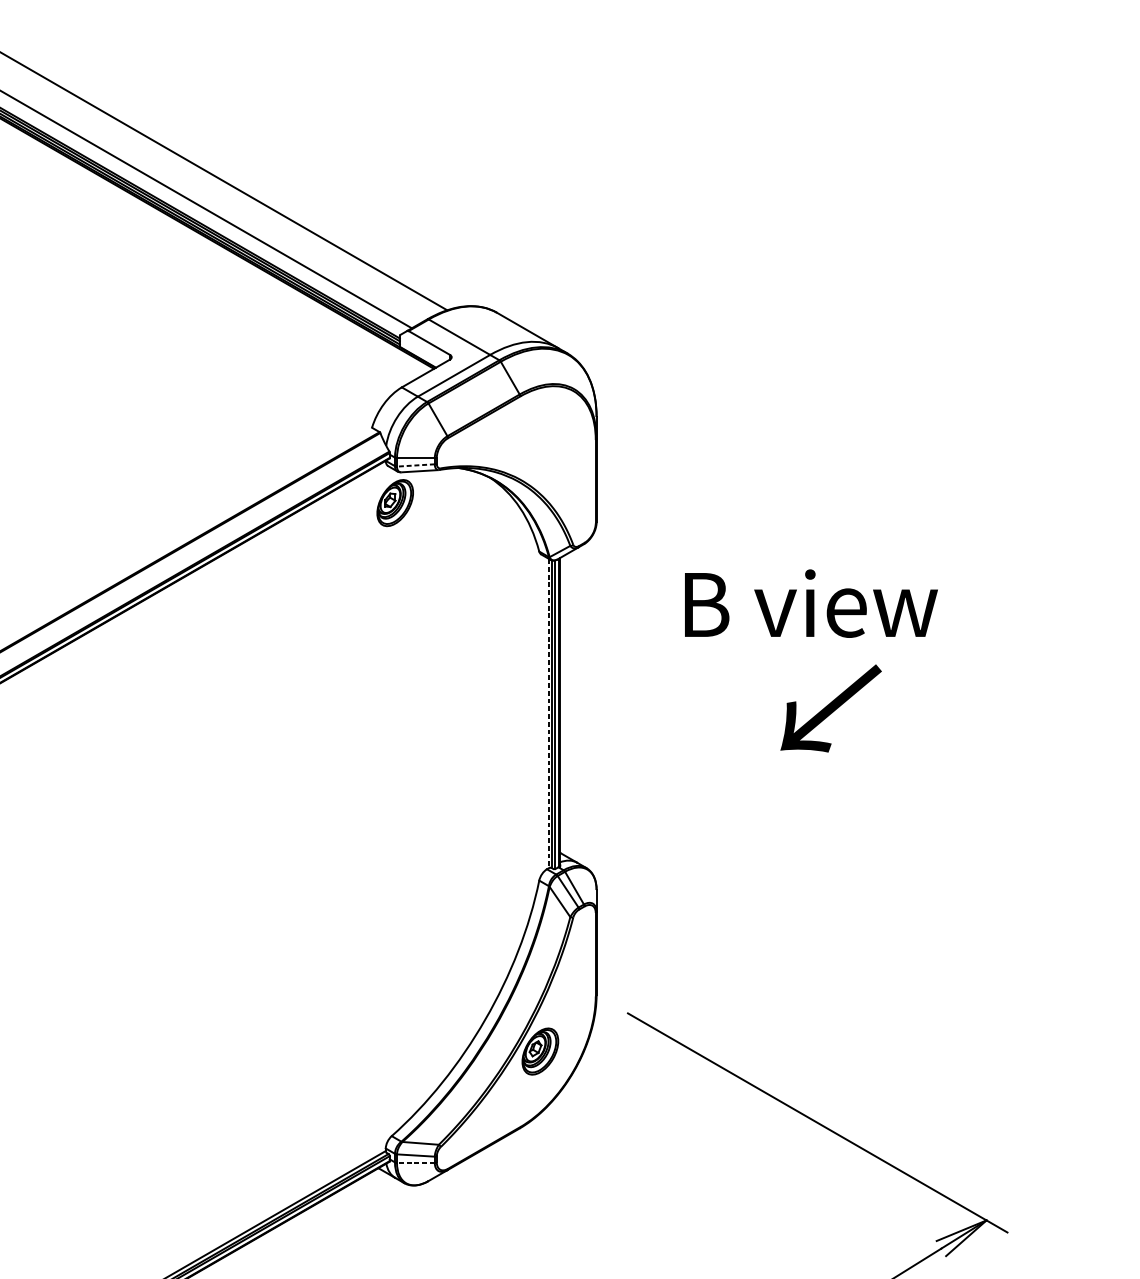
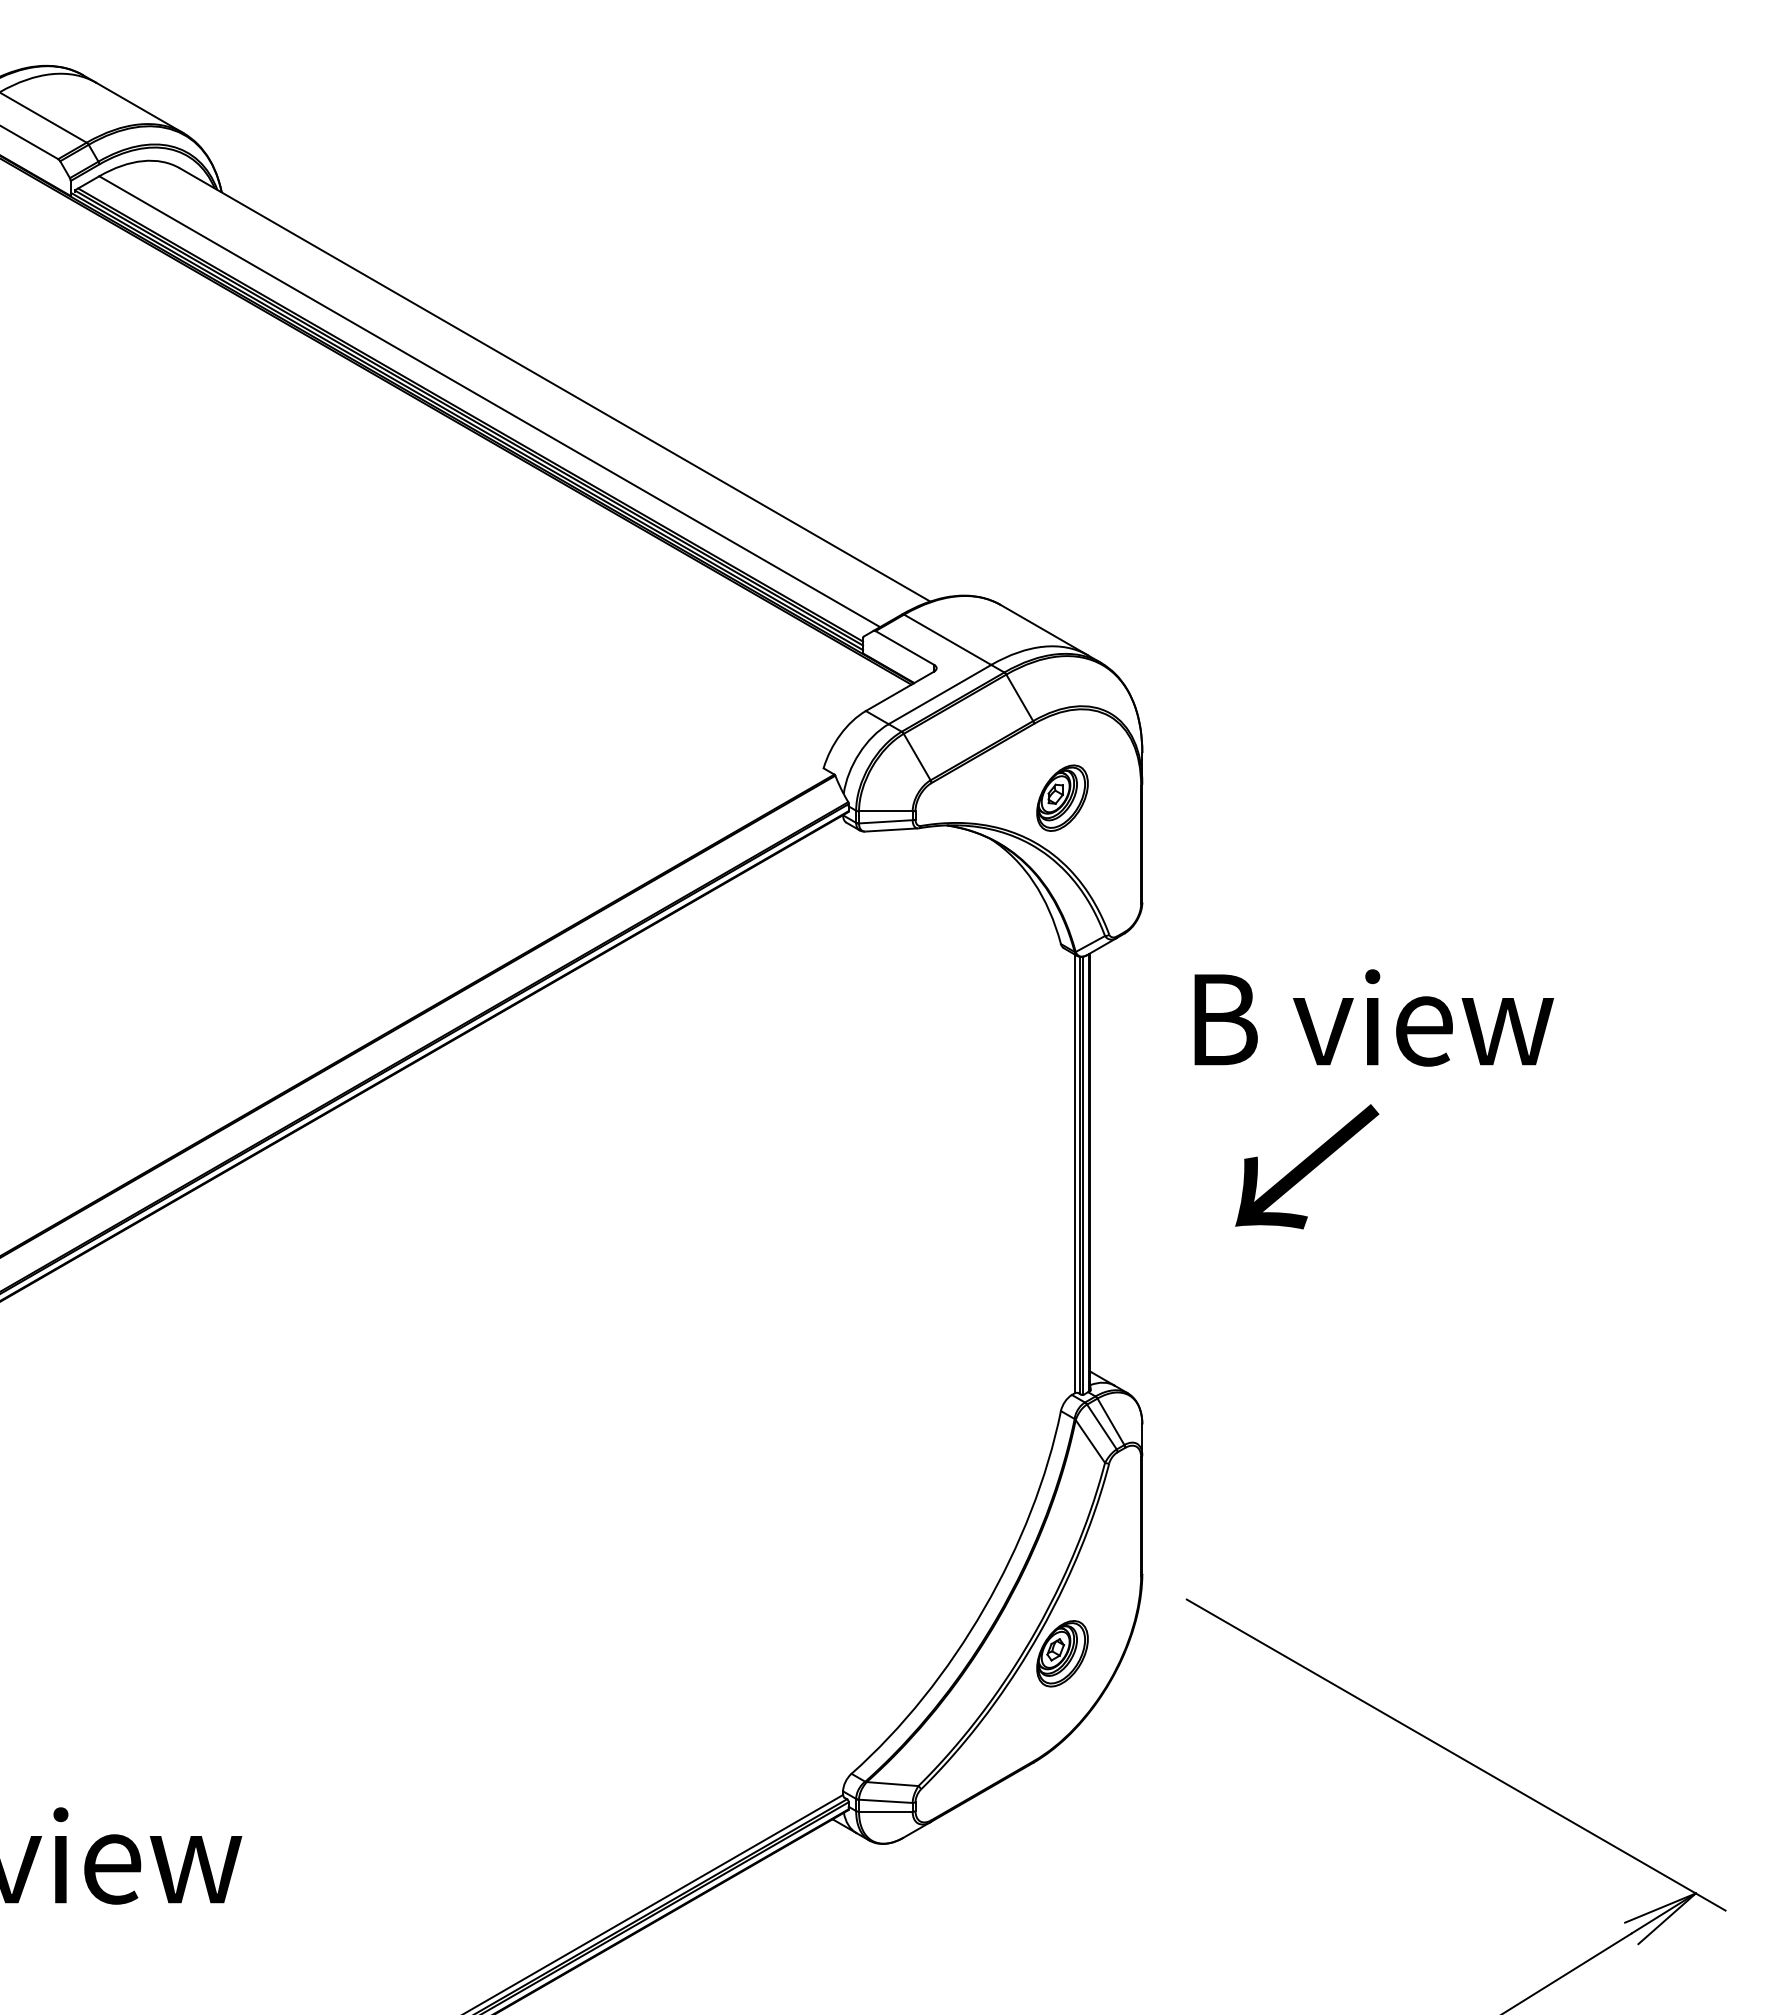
line: (415, 465) -> (885, 821), dashed -> solid
part: (395, 502) -> (1062, 797), moved
text: (810, 603) -> (1373, 1017), moved
text: (831, 708) -> (1307, 1166), moved
line: (549, 713) -> (1075, 1174), dashed -> solid
line: (415, 1162) -> (885, 1811), dashed -> solid

